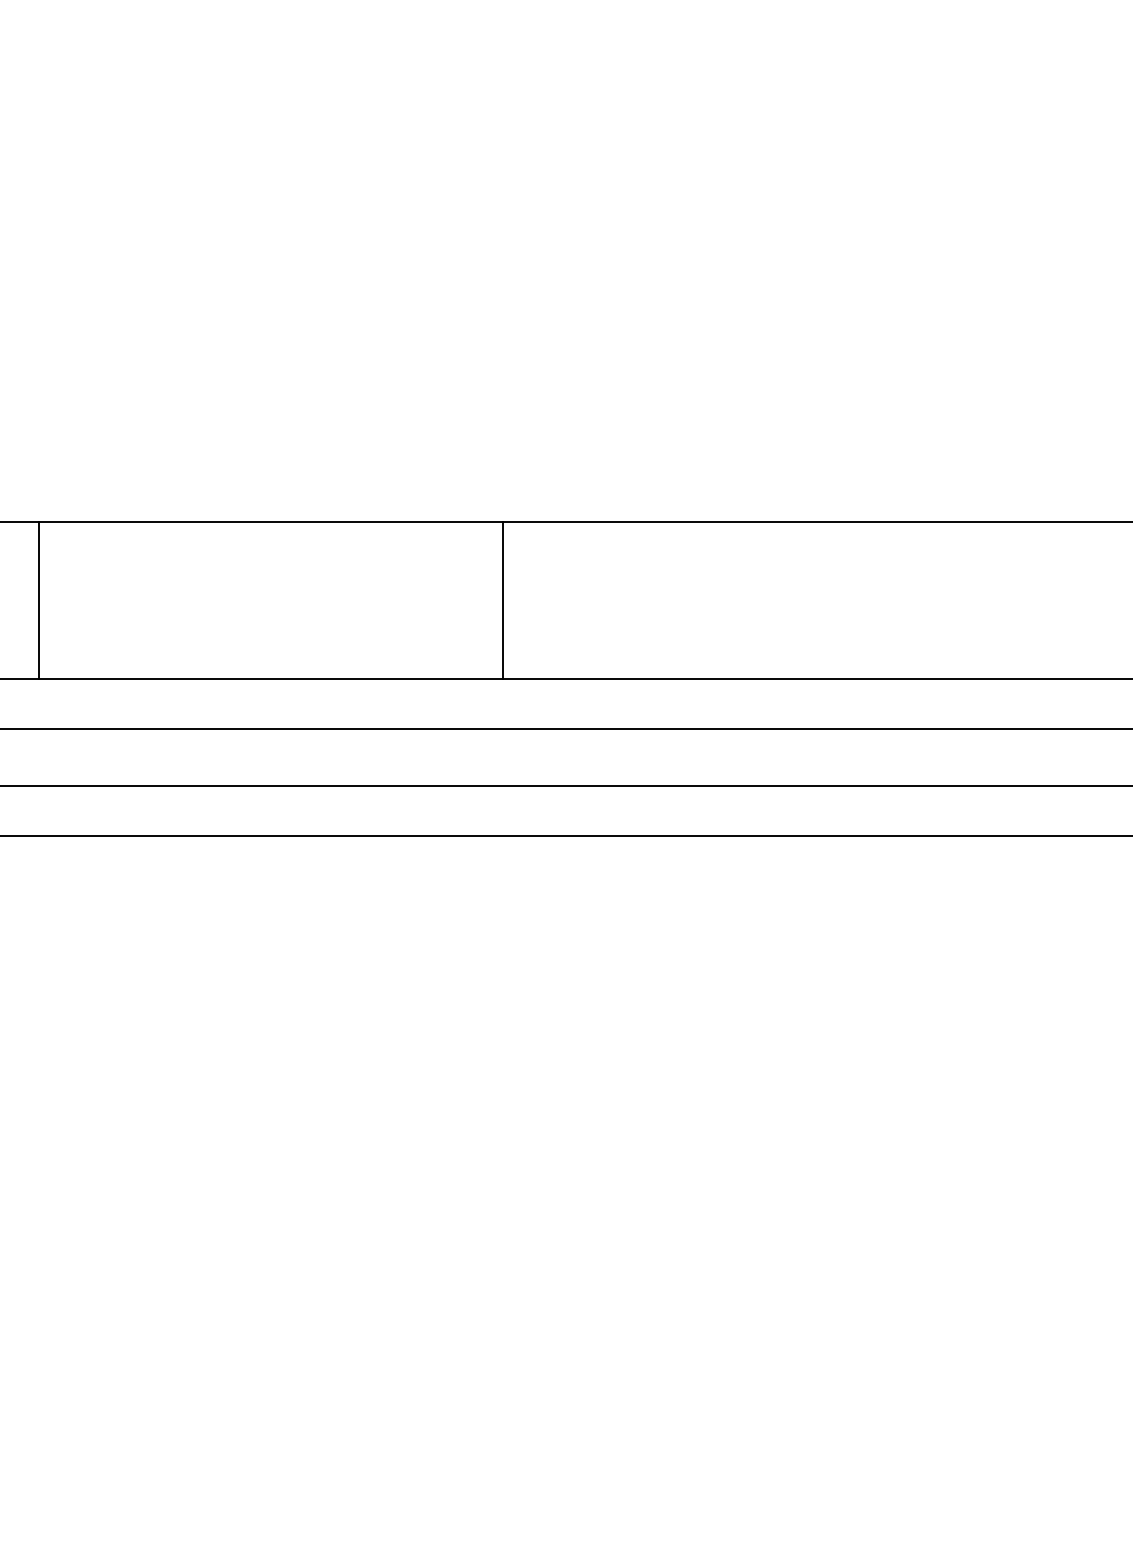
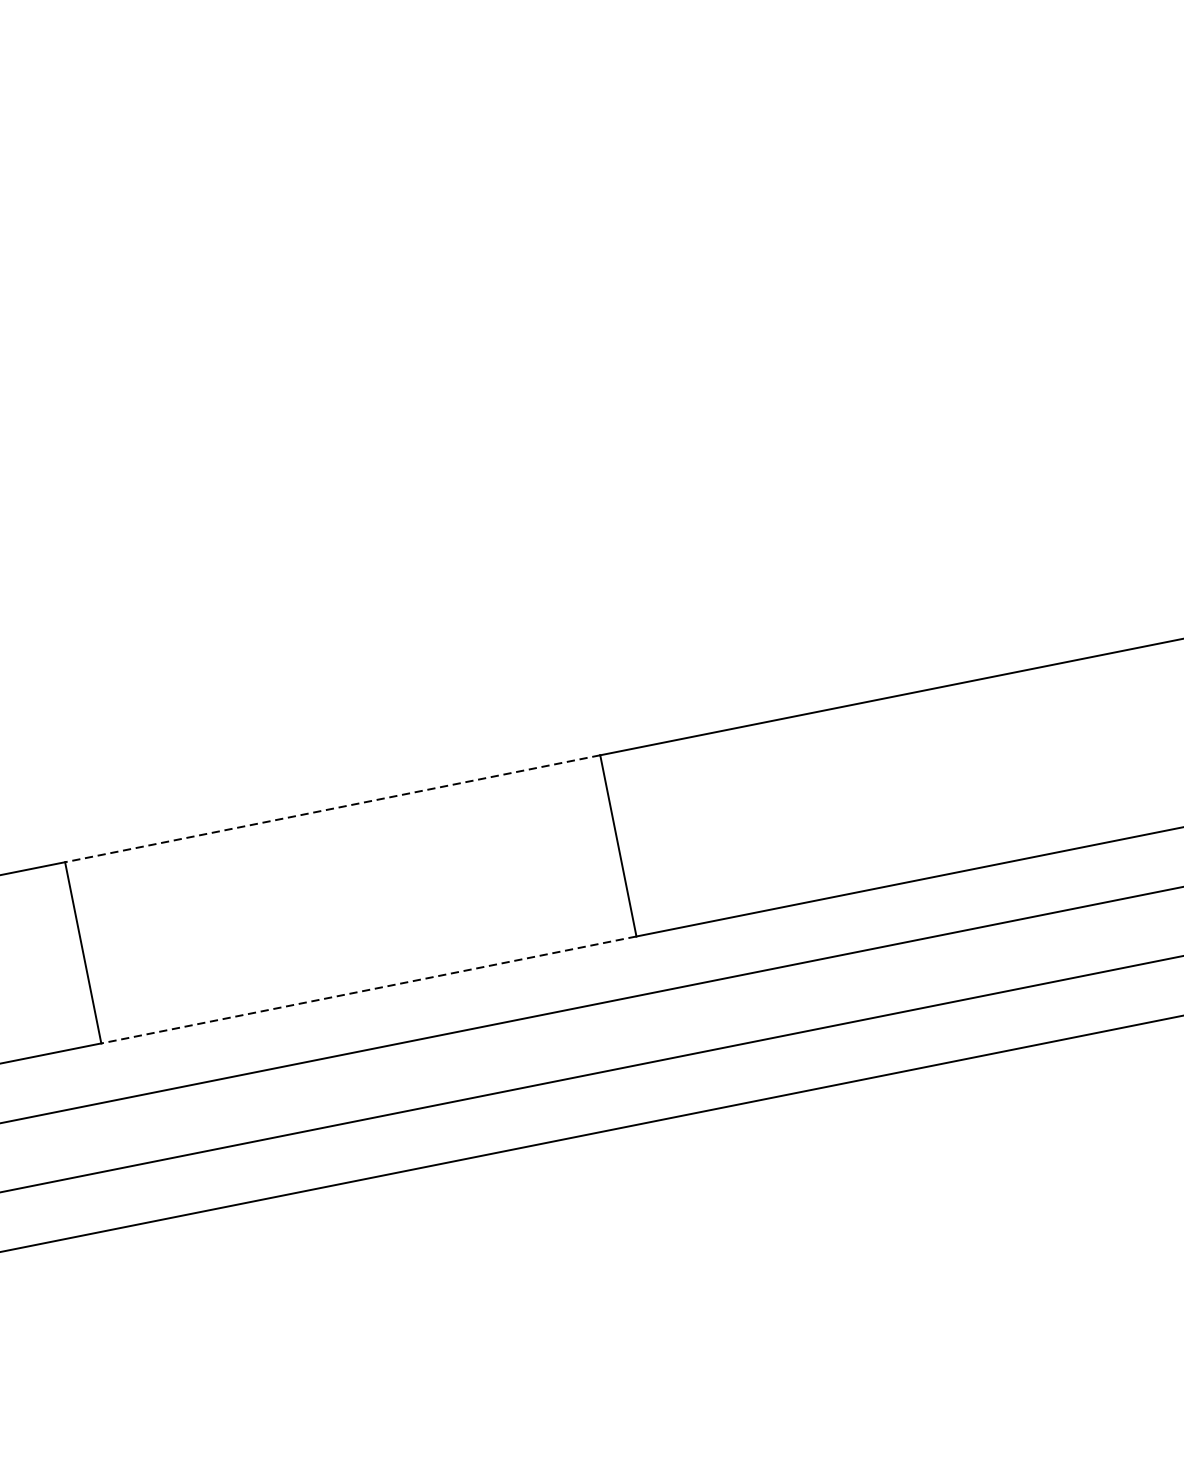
line: (270, 521) -> (332, 808), solid -> dashed
line: (270, 678) -> (368, 989), solid -> dashed

